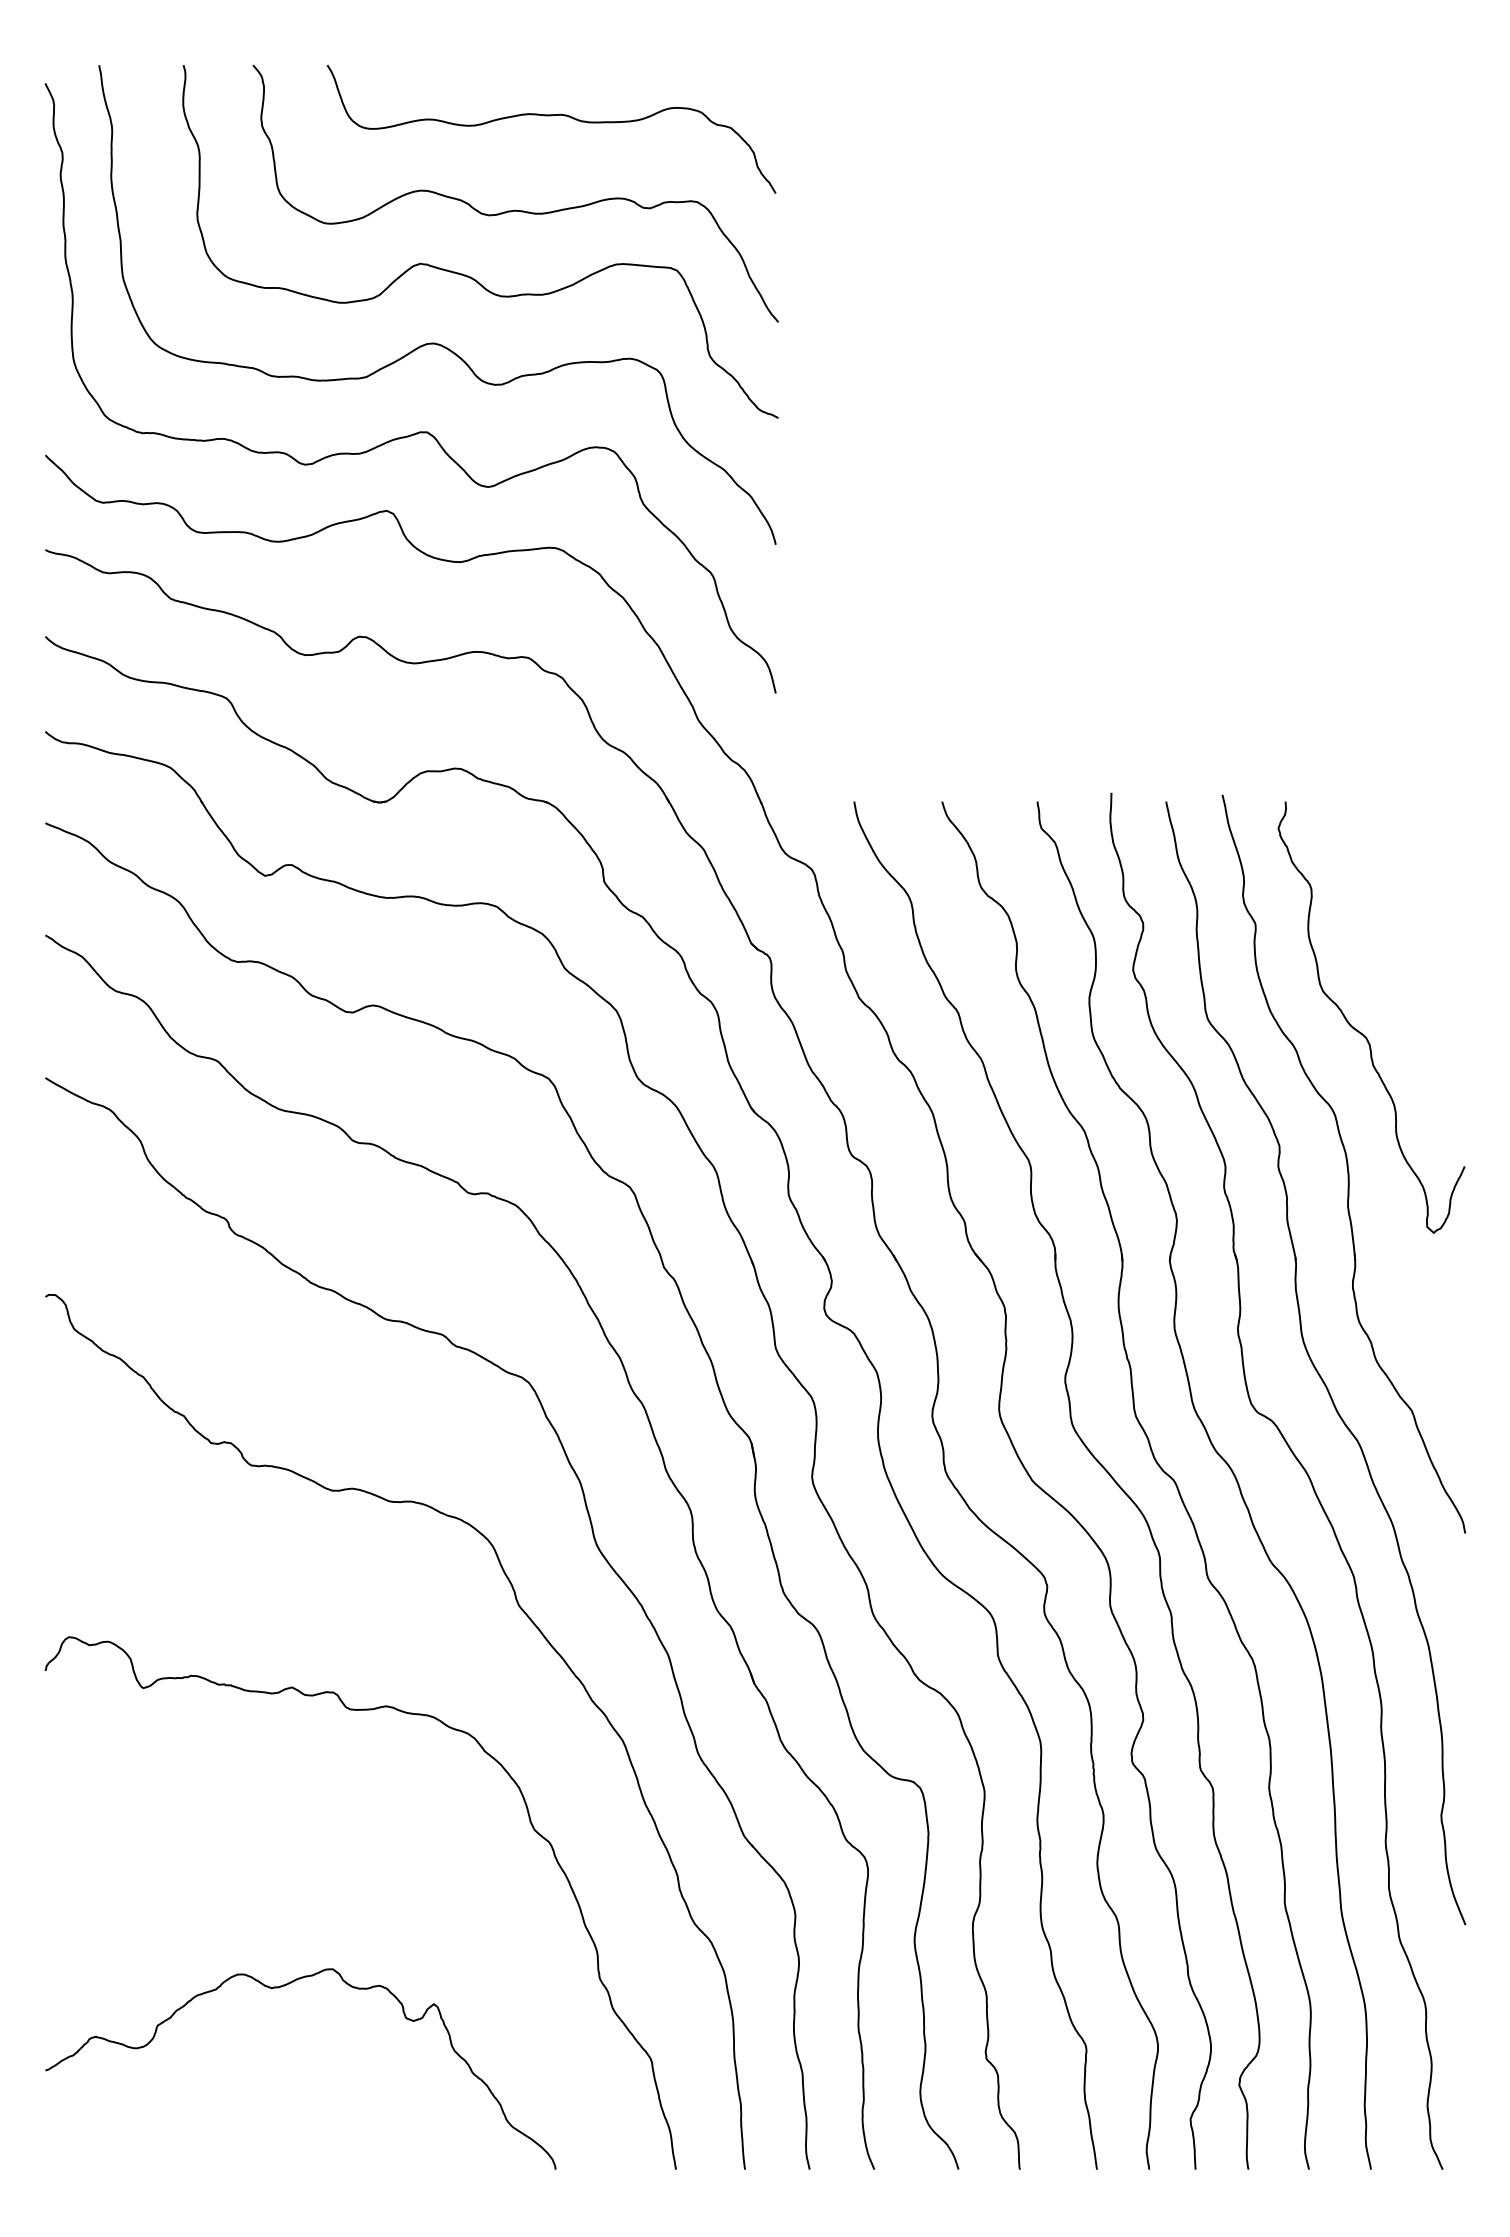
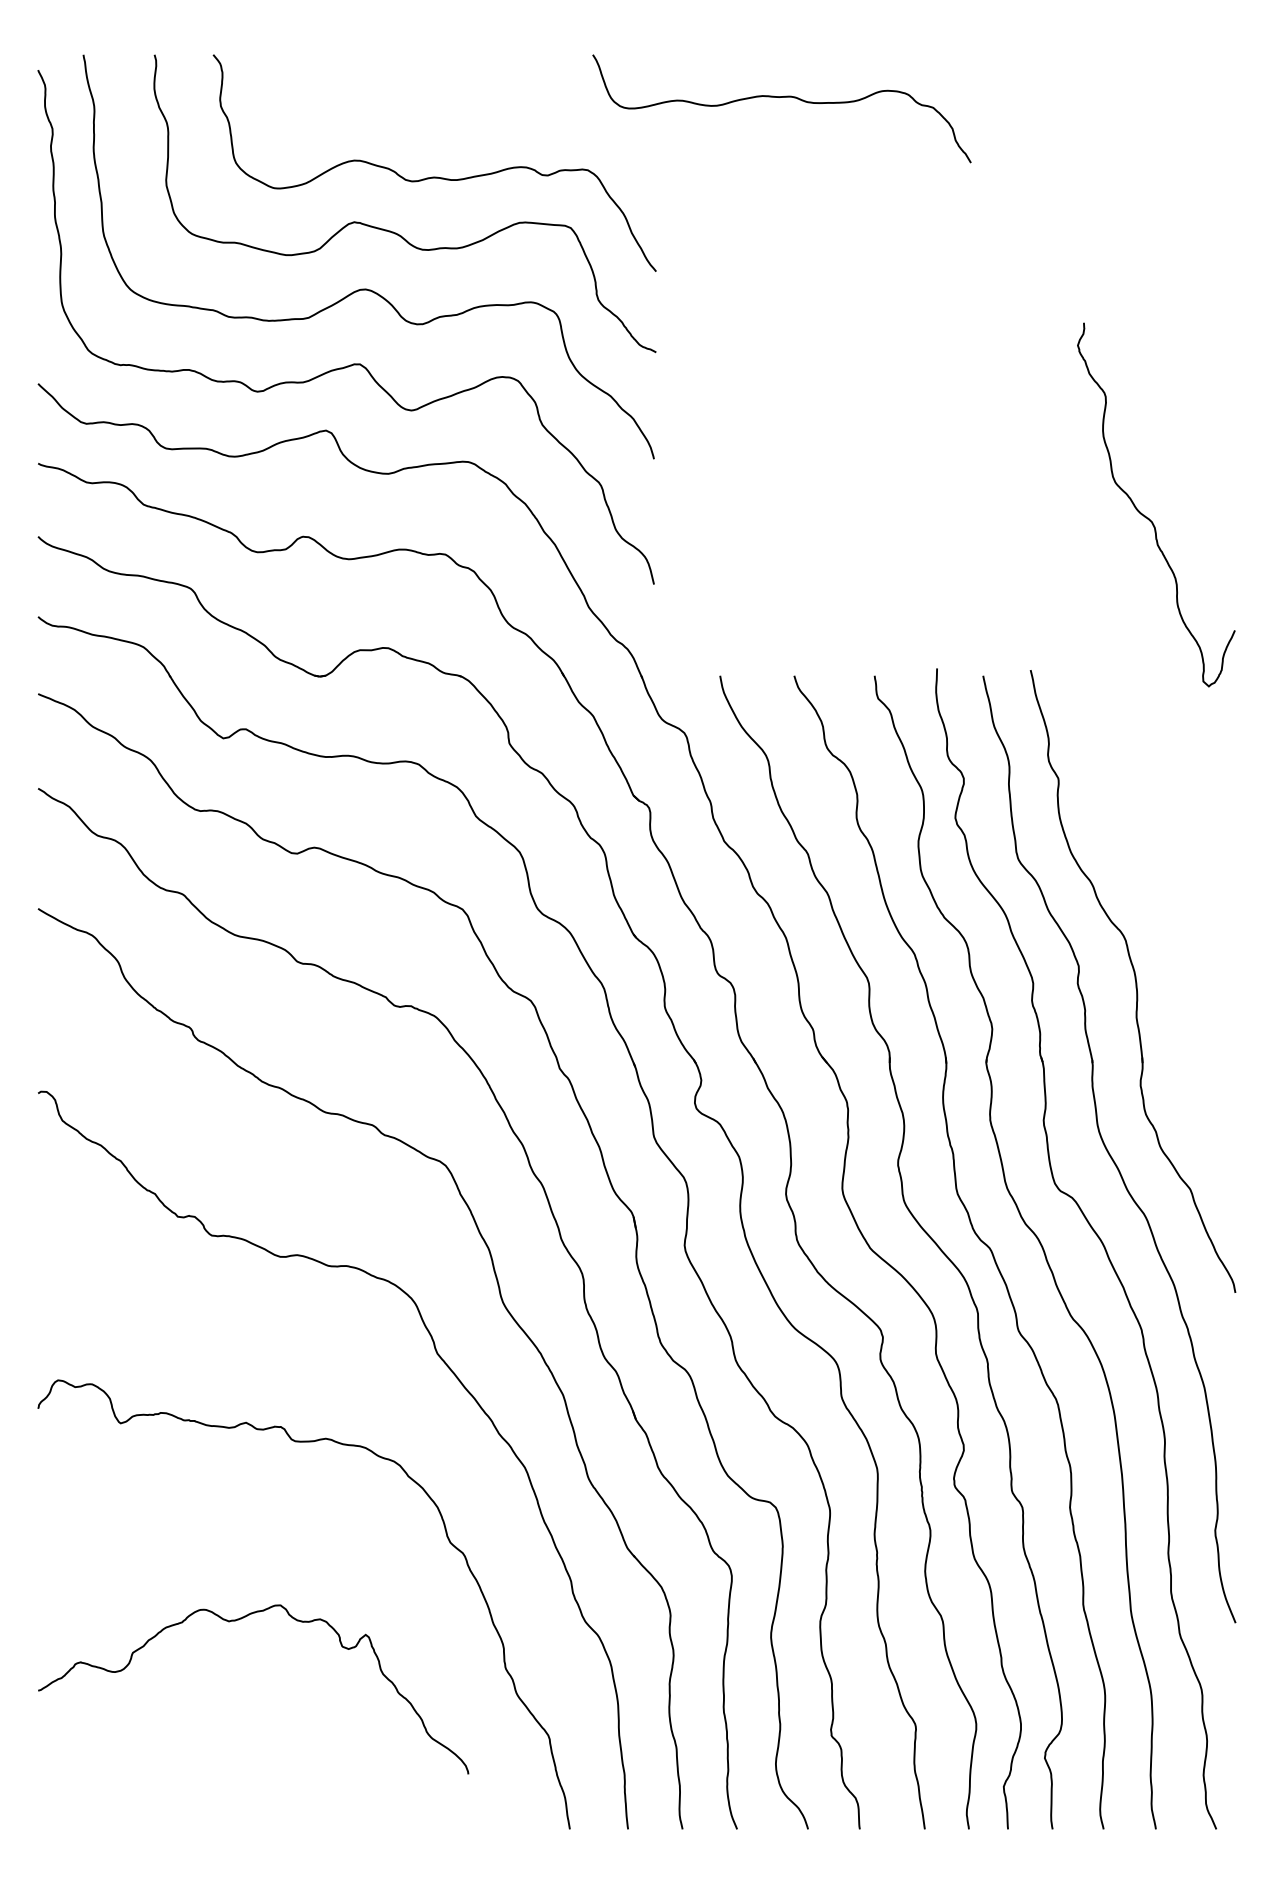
curve: (551, 115) -> (781, 97), moved
curve: (1362, 1032) -> (1148, 517), moved
curve: (279, 1988) -> (235, 1621), moved

